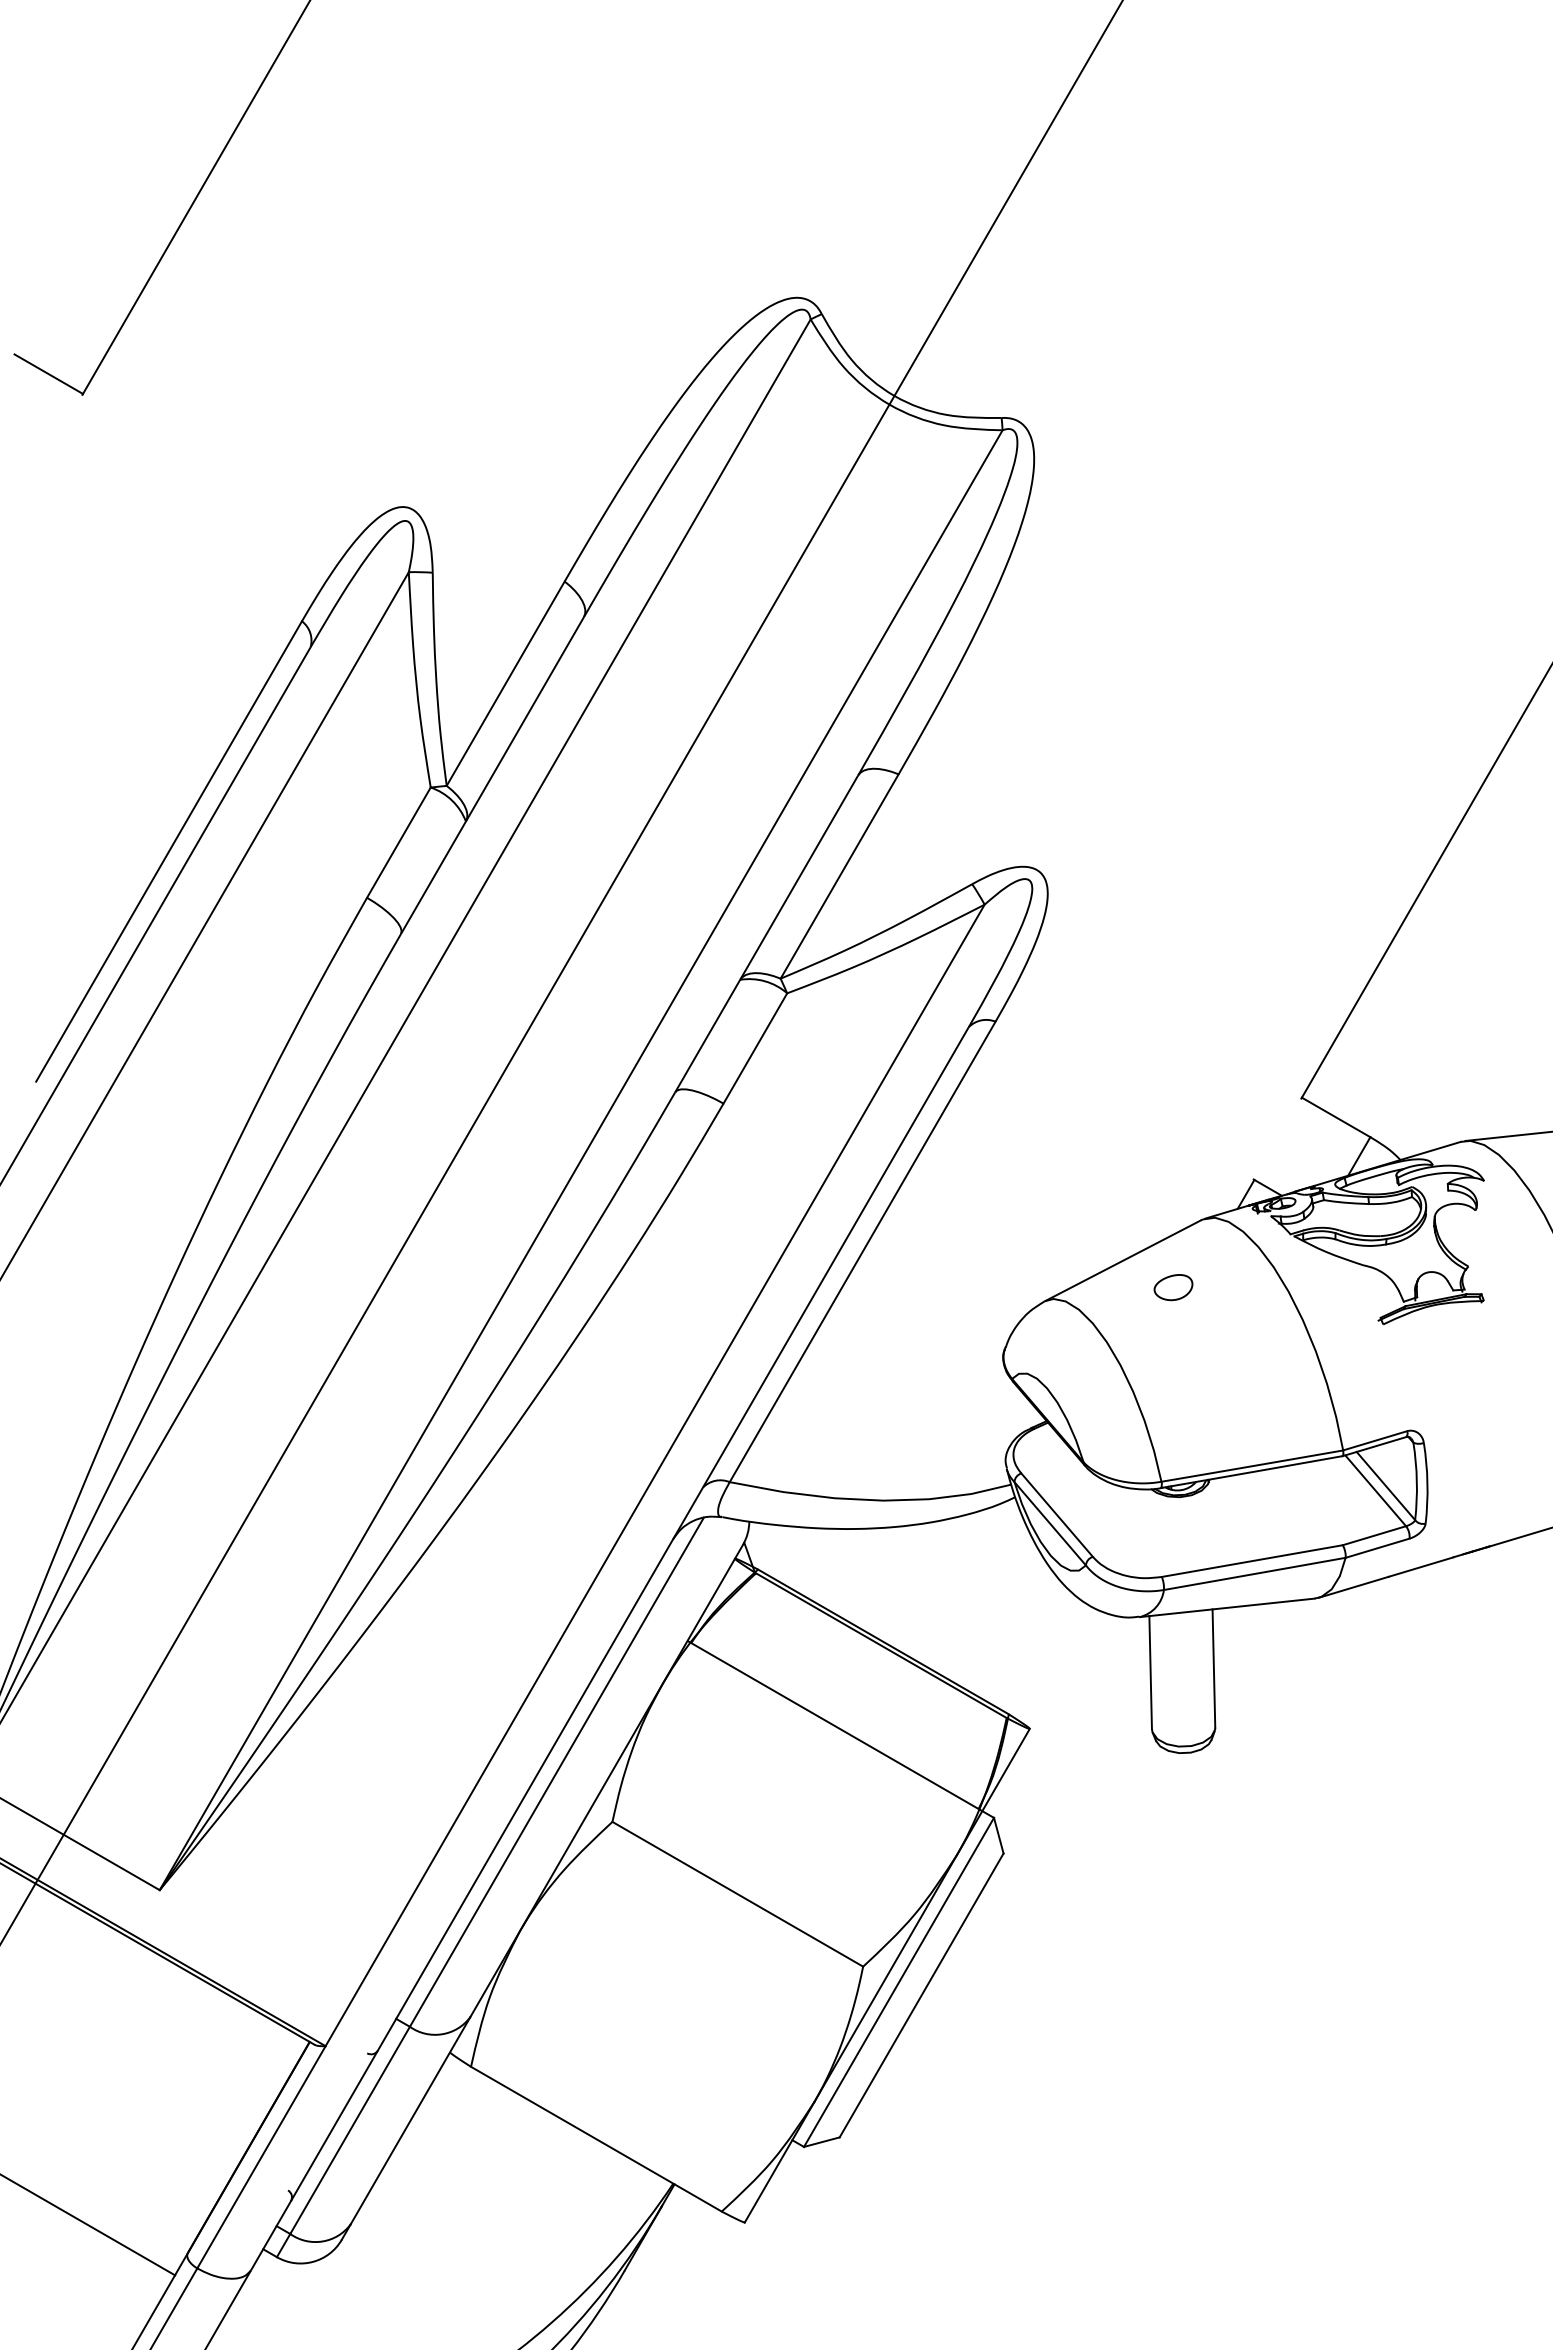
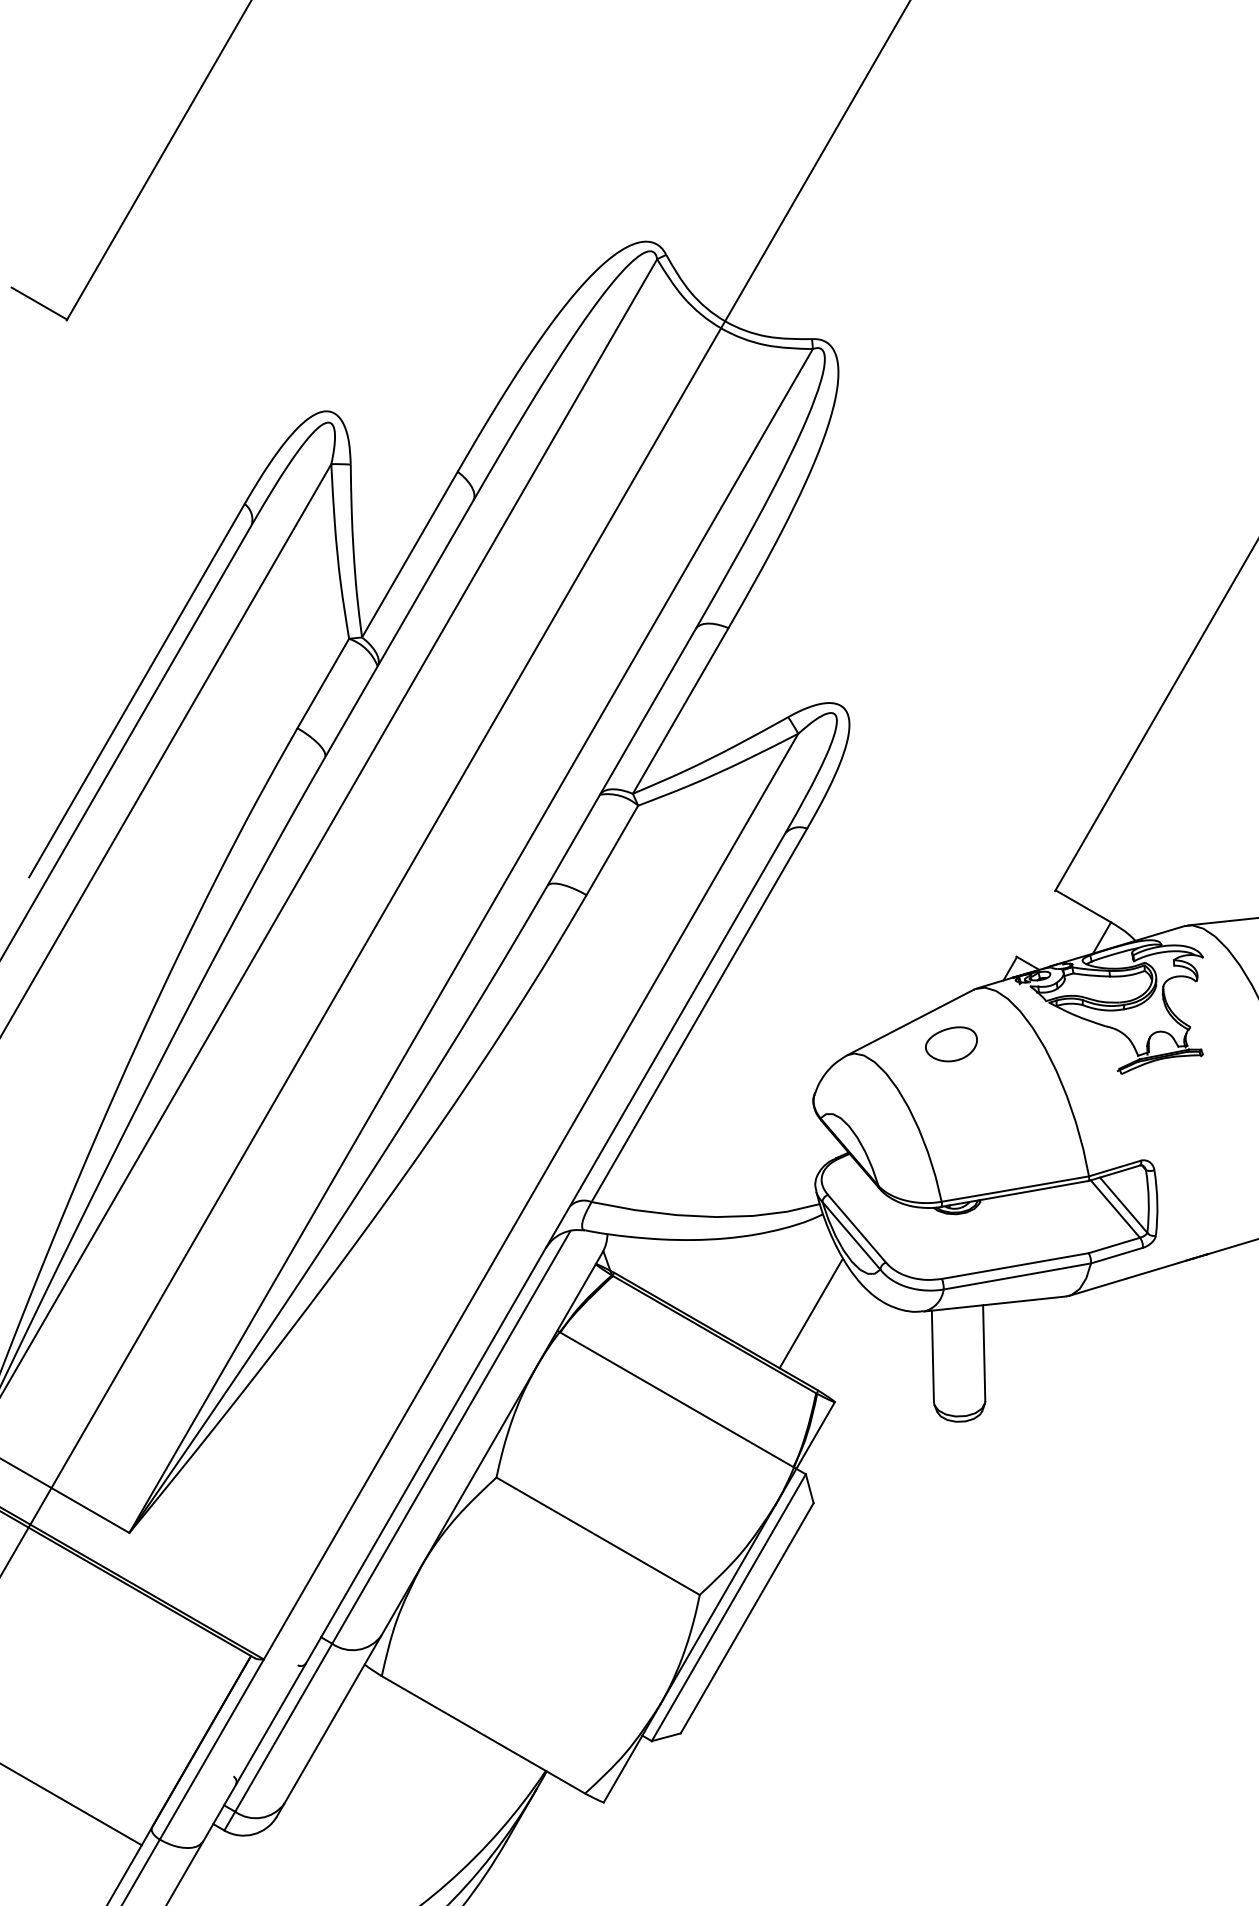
part: (1173, 1287) -> (951, 1044), size x1.67
line: (999, 1620) -> (810, 1314), added

